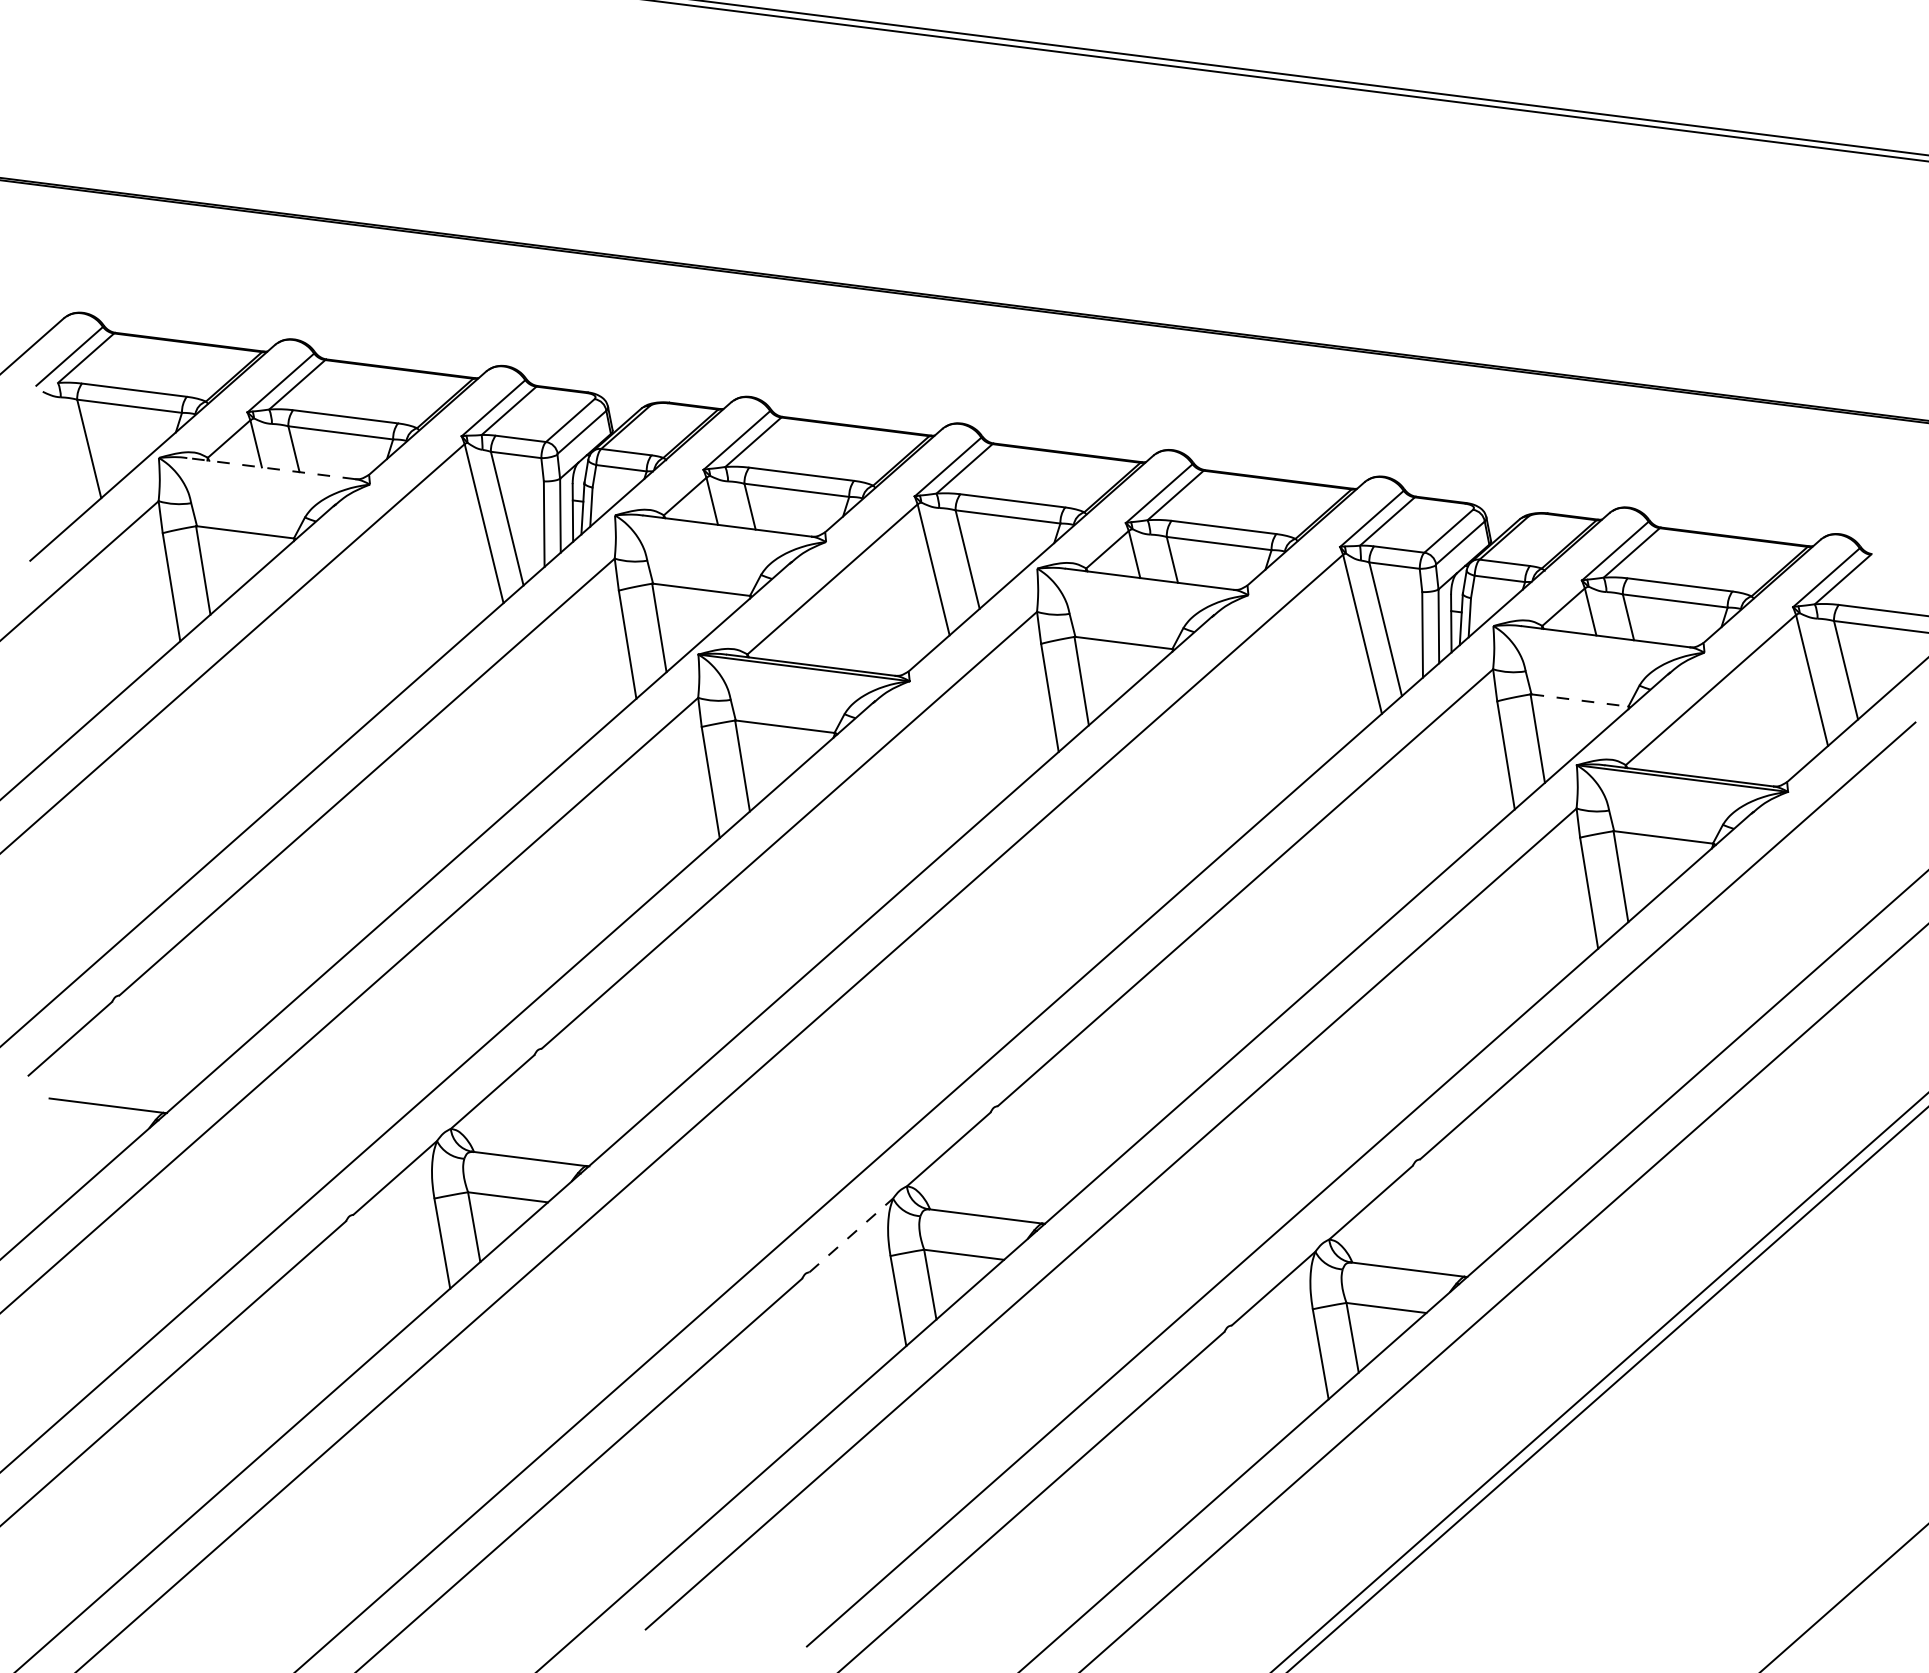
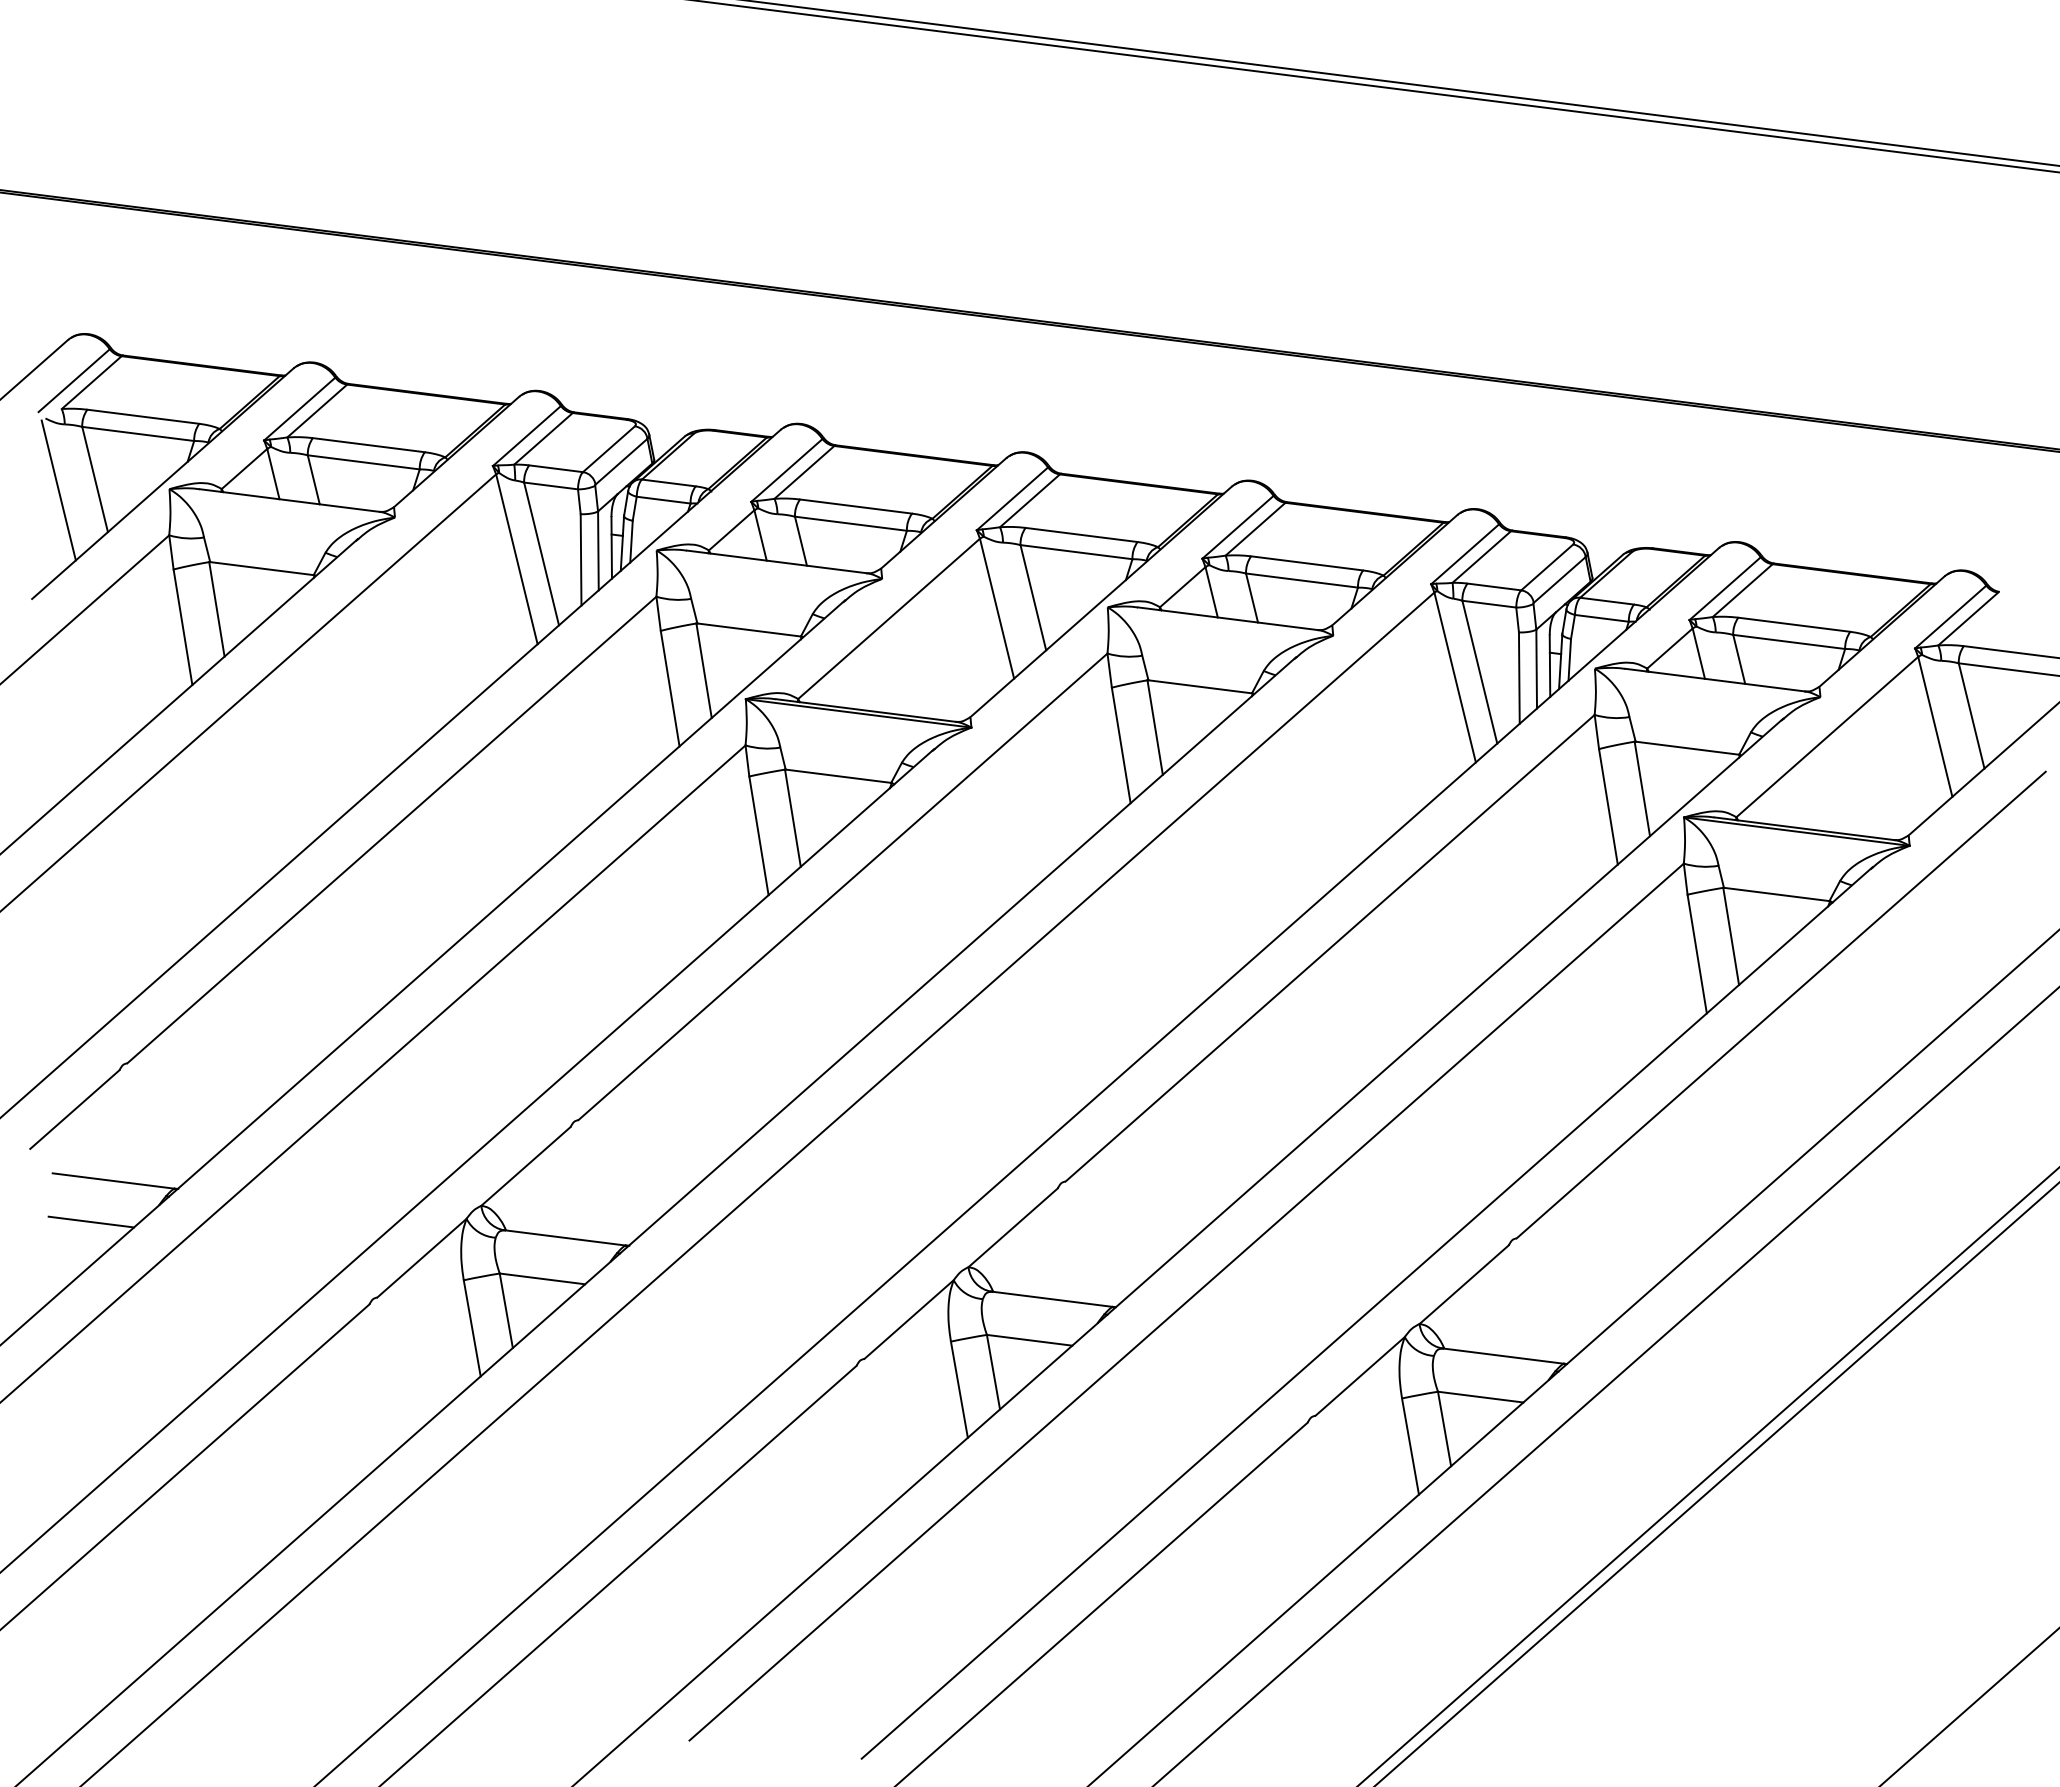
line: (54, 459) -> (58, 490), added
line: (271, 468) -> (289, 500), dashed -> solid
line: (1580, 700) -> (1687, 748), dashed -> solid
line: (85, 1143) -> (91, 1221), added
line: (851, 1235) -> (909, 1319), dashed -> solid

